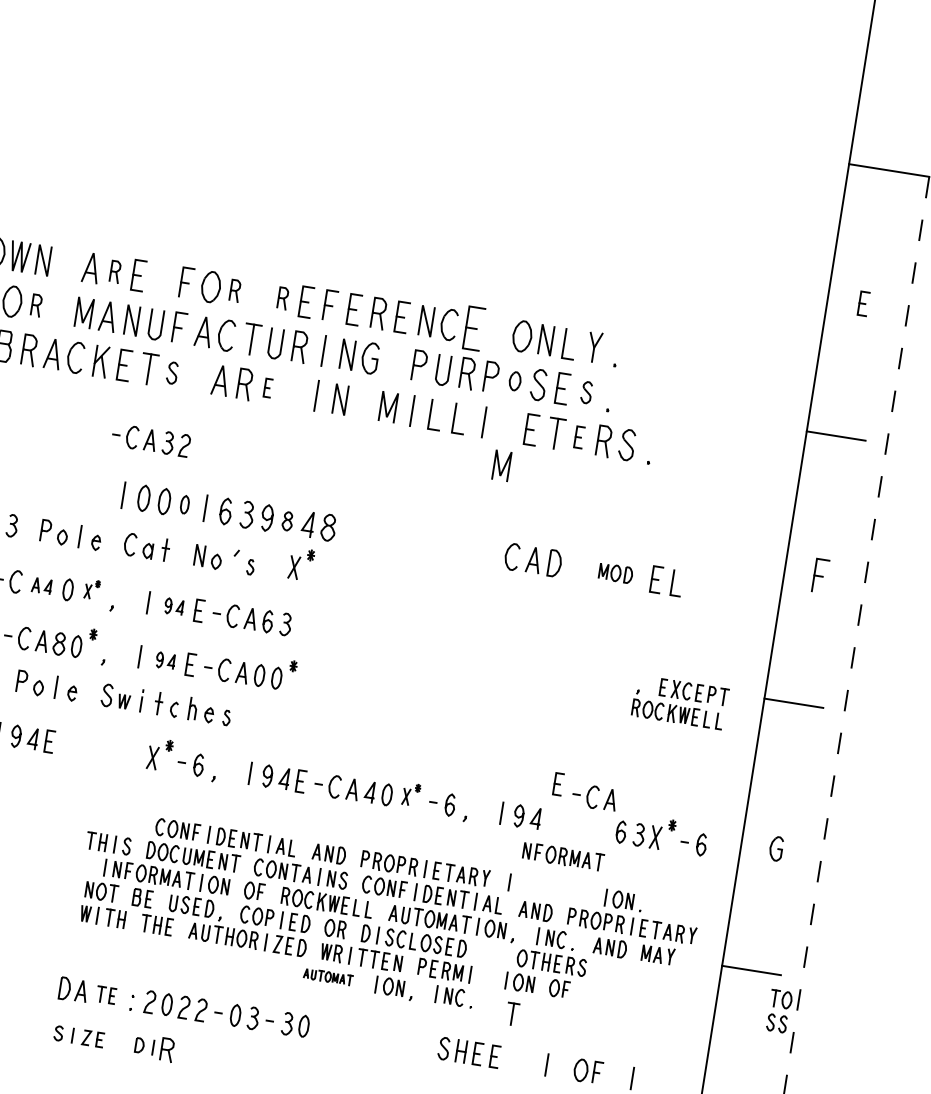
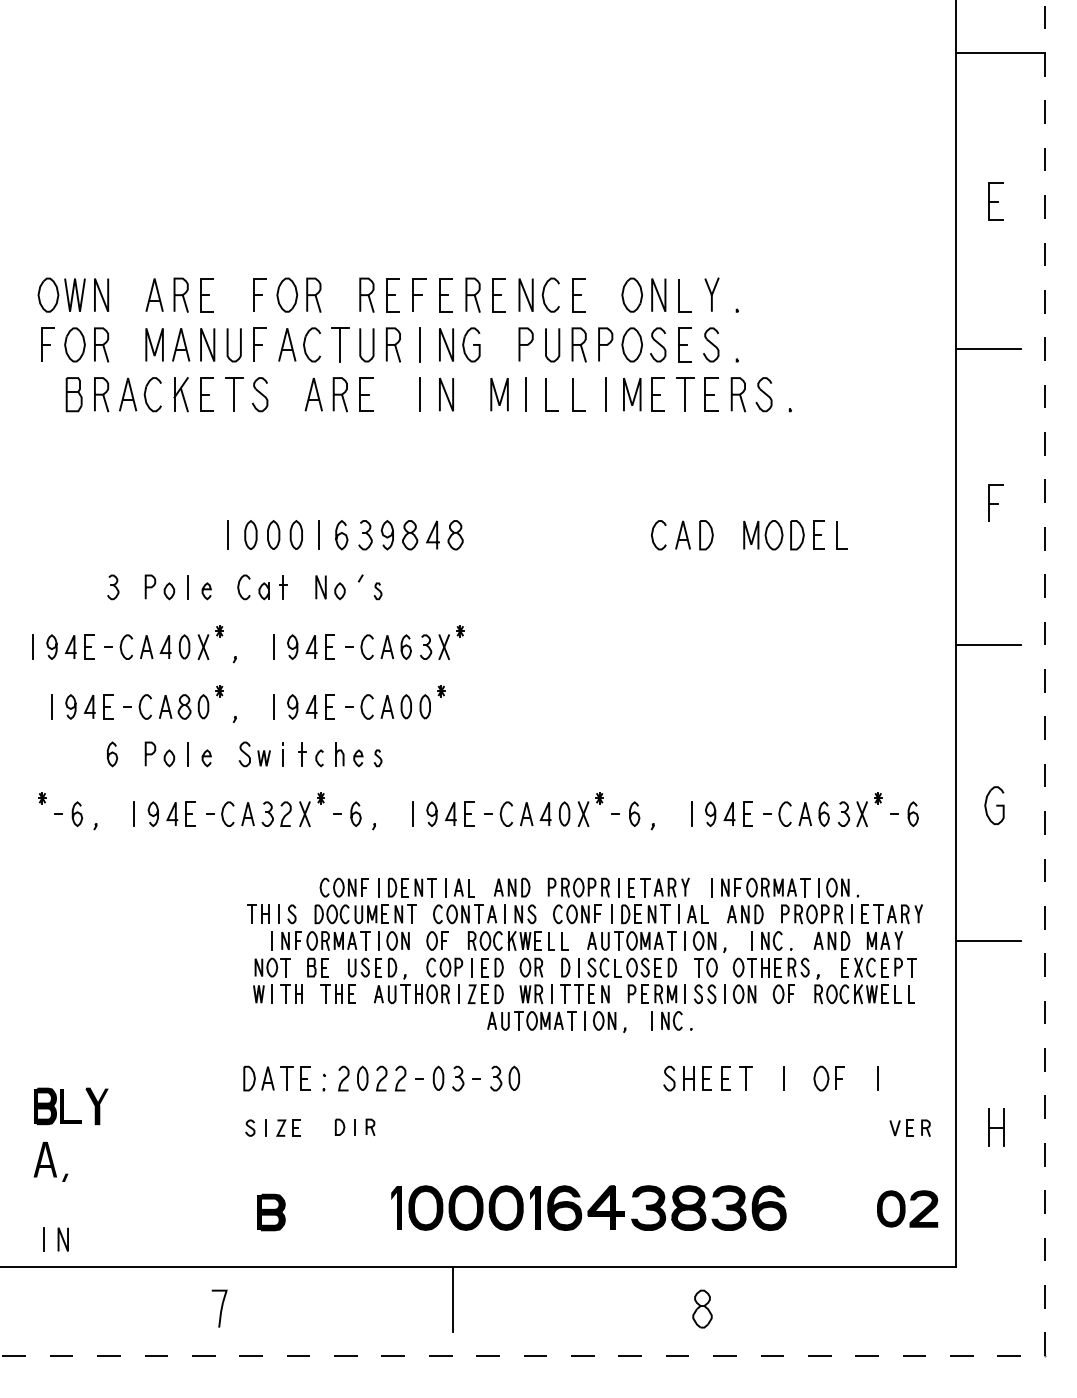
part: (114, 271) -> (180, 294), size x1.43
part: (234, 290) -> (313, 294), size x1.43
part: (282, 297) -> (366, 294), size x1.43
part: (863, 303) -> (995, 201), size x1.43
part: (36, 305) -> (101, 344), size x1.43
part: (473, 329) -> (578, 295), size x0.71
part: (171, 372) -> (259, 394), size x1.43
part: (514, 380) -> (631, 344), size x1.67
part: (268, 388) -> (366, 394), size x1.67
part: (586, 392) -> (711, 344), size x1.43
part: (579, 437) -> (711, 394), size x1.43
part: (151, 439) -> (248, 813), moved
line: (503, 466) -> (634, 394), moved
part: (184, 504) -> (295, 534), size x1.43
part: (287, 521) -> (410, 535), size x1.43
part: (301, 564) -> (451, 642), moved
part: (615, 573) -> (773, 535), size x1.67
part: (41, 586) -> (155, 647), size x1.43
part: (92, 589) -> (210, 642), size x1.67
part: (174, 606) -> (302, 646), size x1.43
part: (166, 660) -> (302, 706), size x1.43
part: (680, 702) -> (865, 980), moved
part: (558, 783) -> (747, 813), moved
part: (411, 794) -> (590, 809), size x1.43
part: (588, 795) -> (780, 813), moved
part: (776, 848) -> (994, 805), size x1.43
part: (563, 856) -> (765, 887), moved
part: (327, 976) -> (531, 1020), size x1.67
part: (106, 995) -> (295, 1078), size x1.43
part: (779, 1011) -> (705, 980), moved
part: (512, 1014) -> (745, 1078), moved
part: (167, 1049) -> (370, 1126), size x0.62

